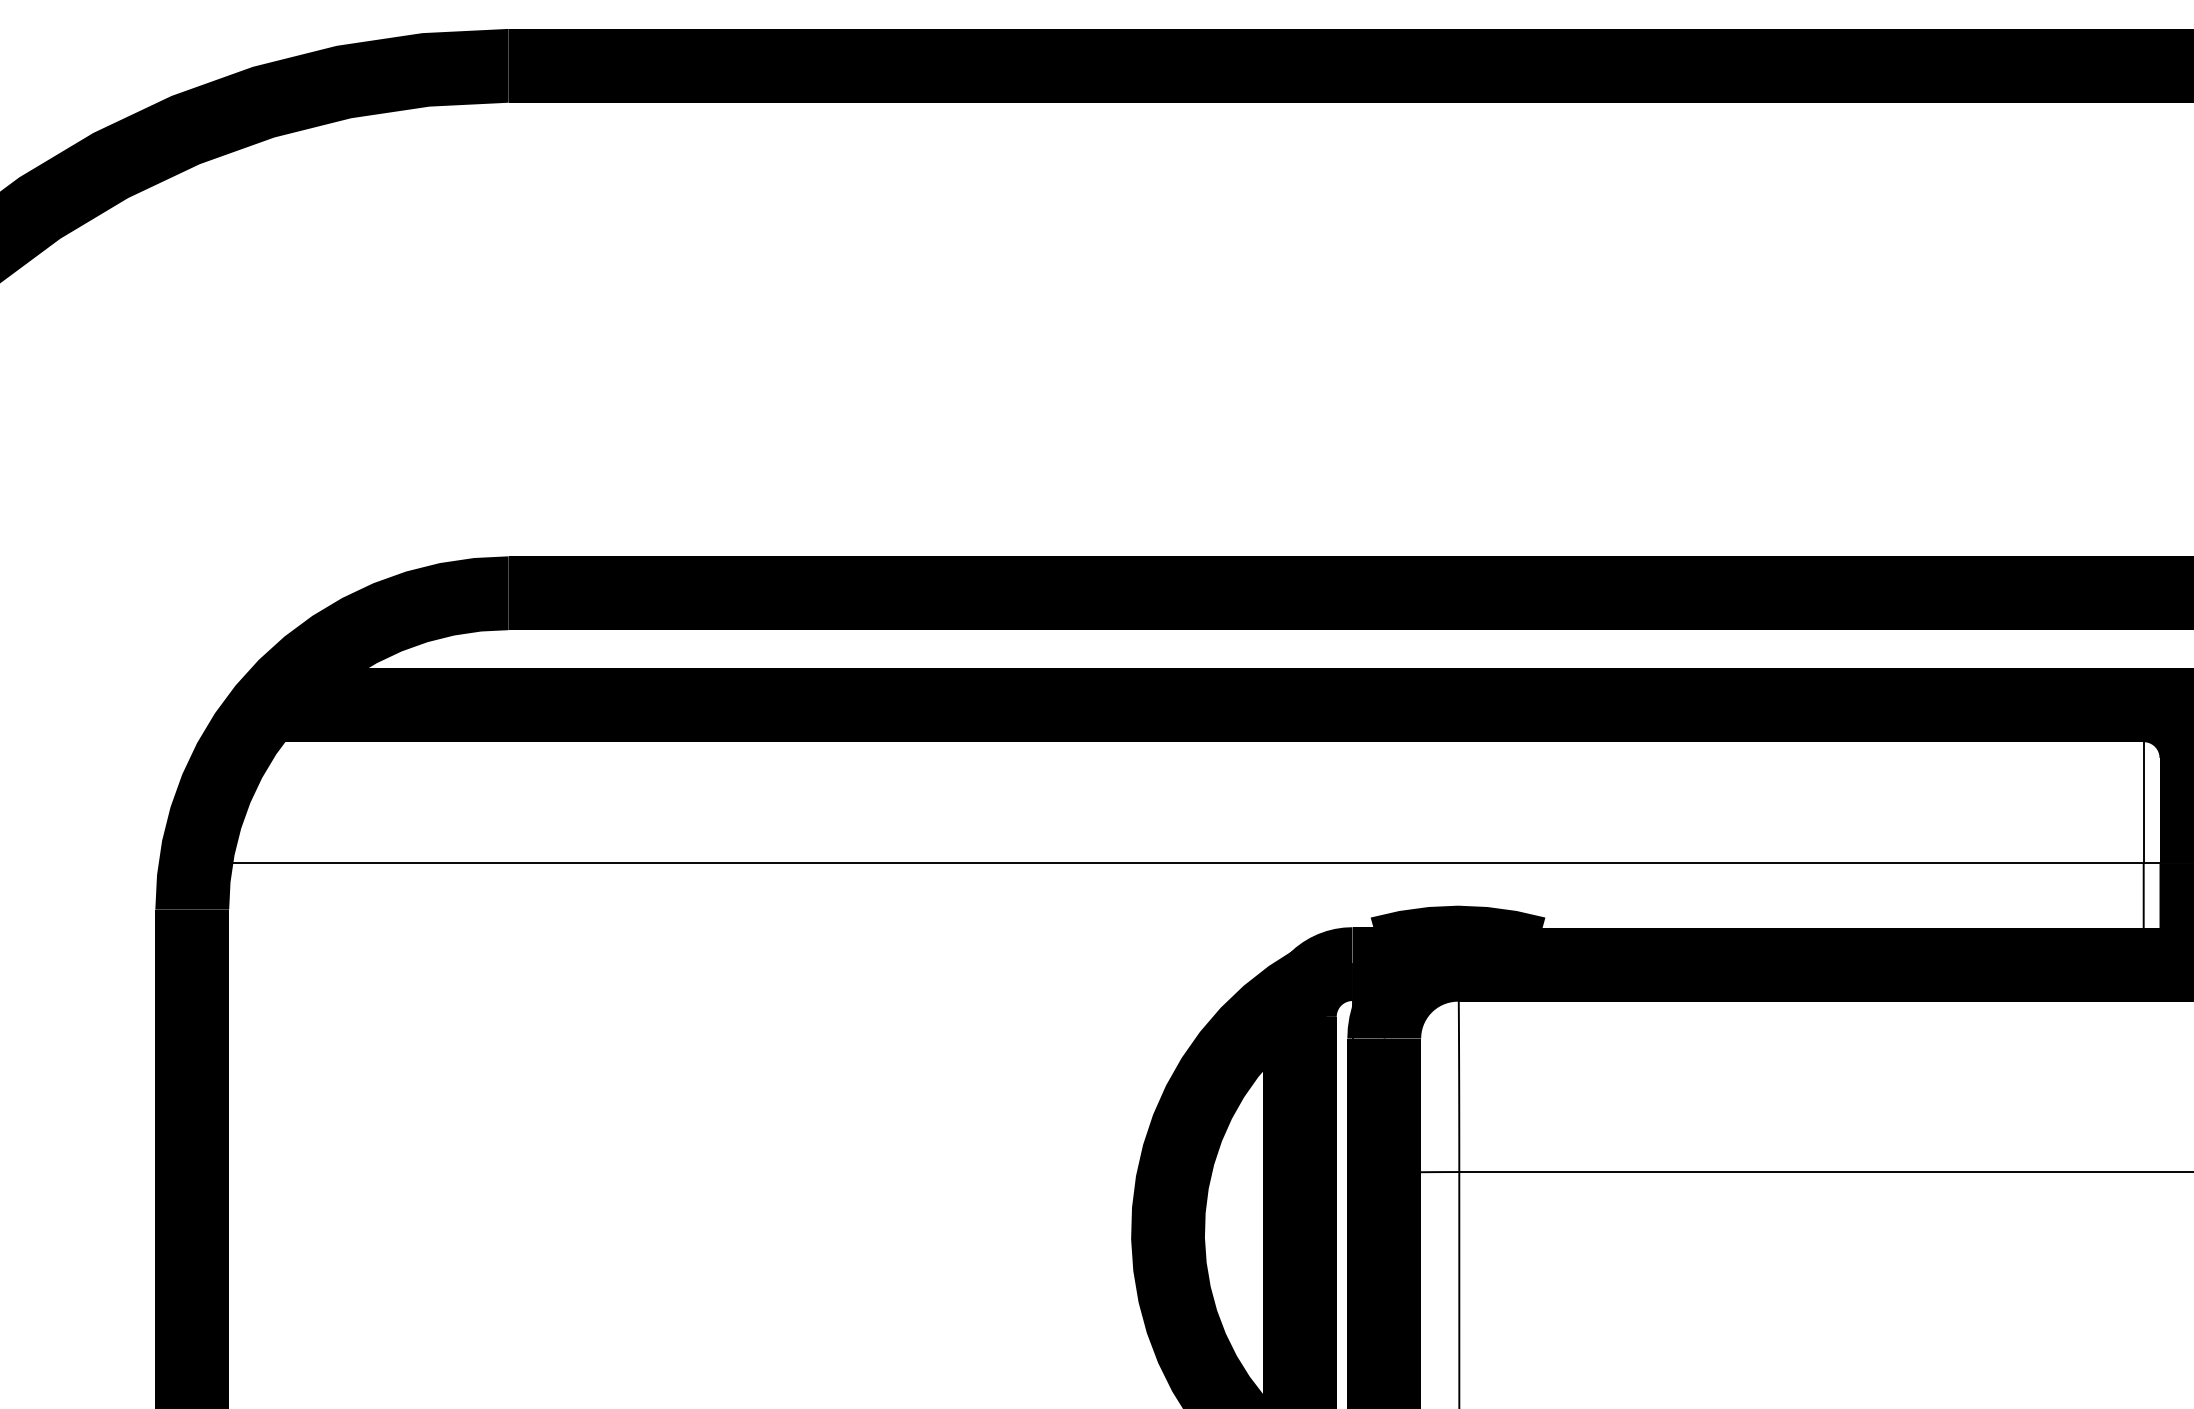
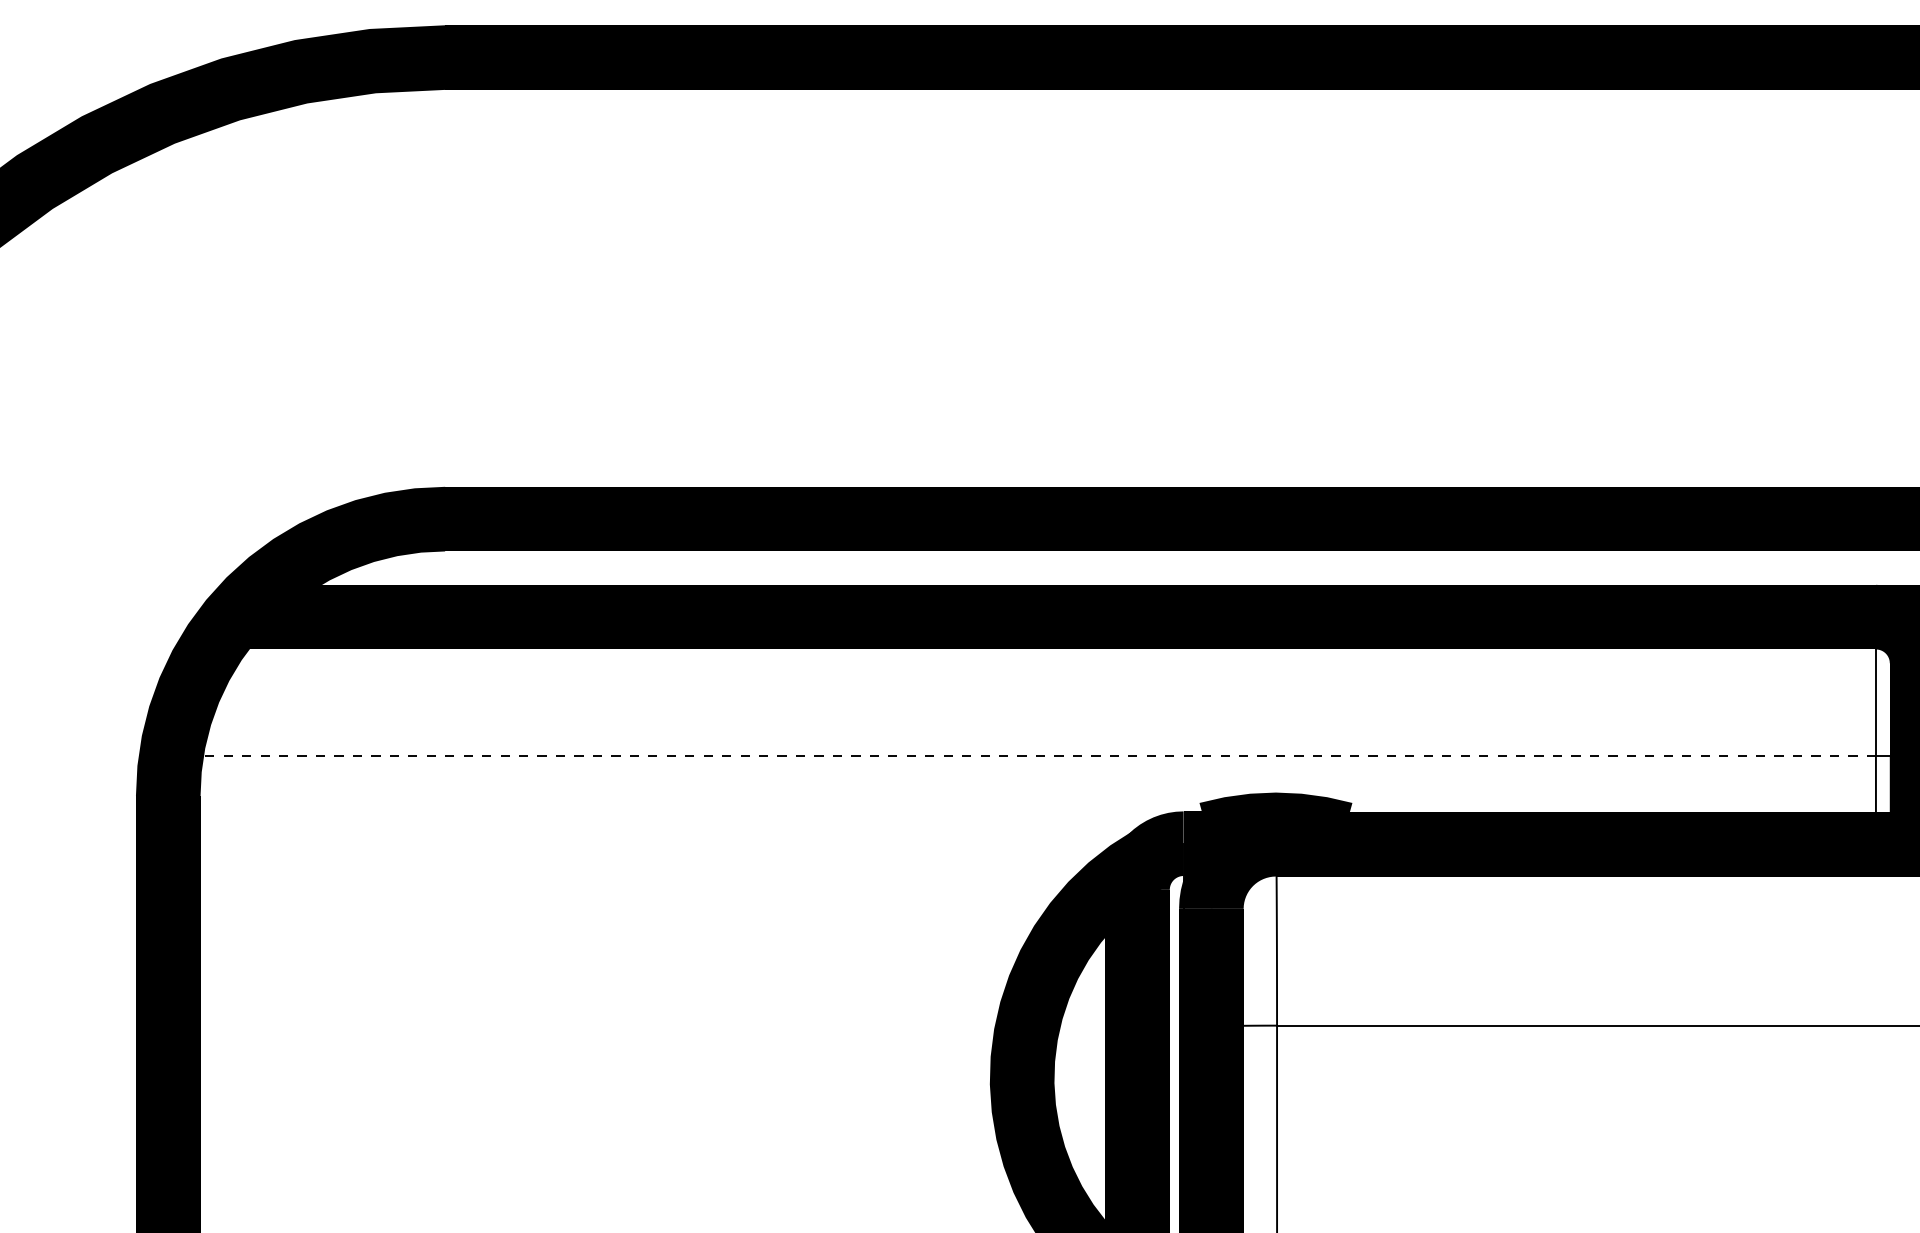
line: (1169, 863) -> (1023, 755), solid -> dashed

